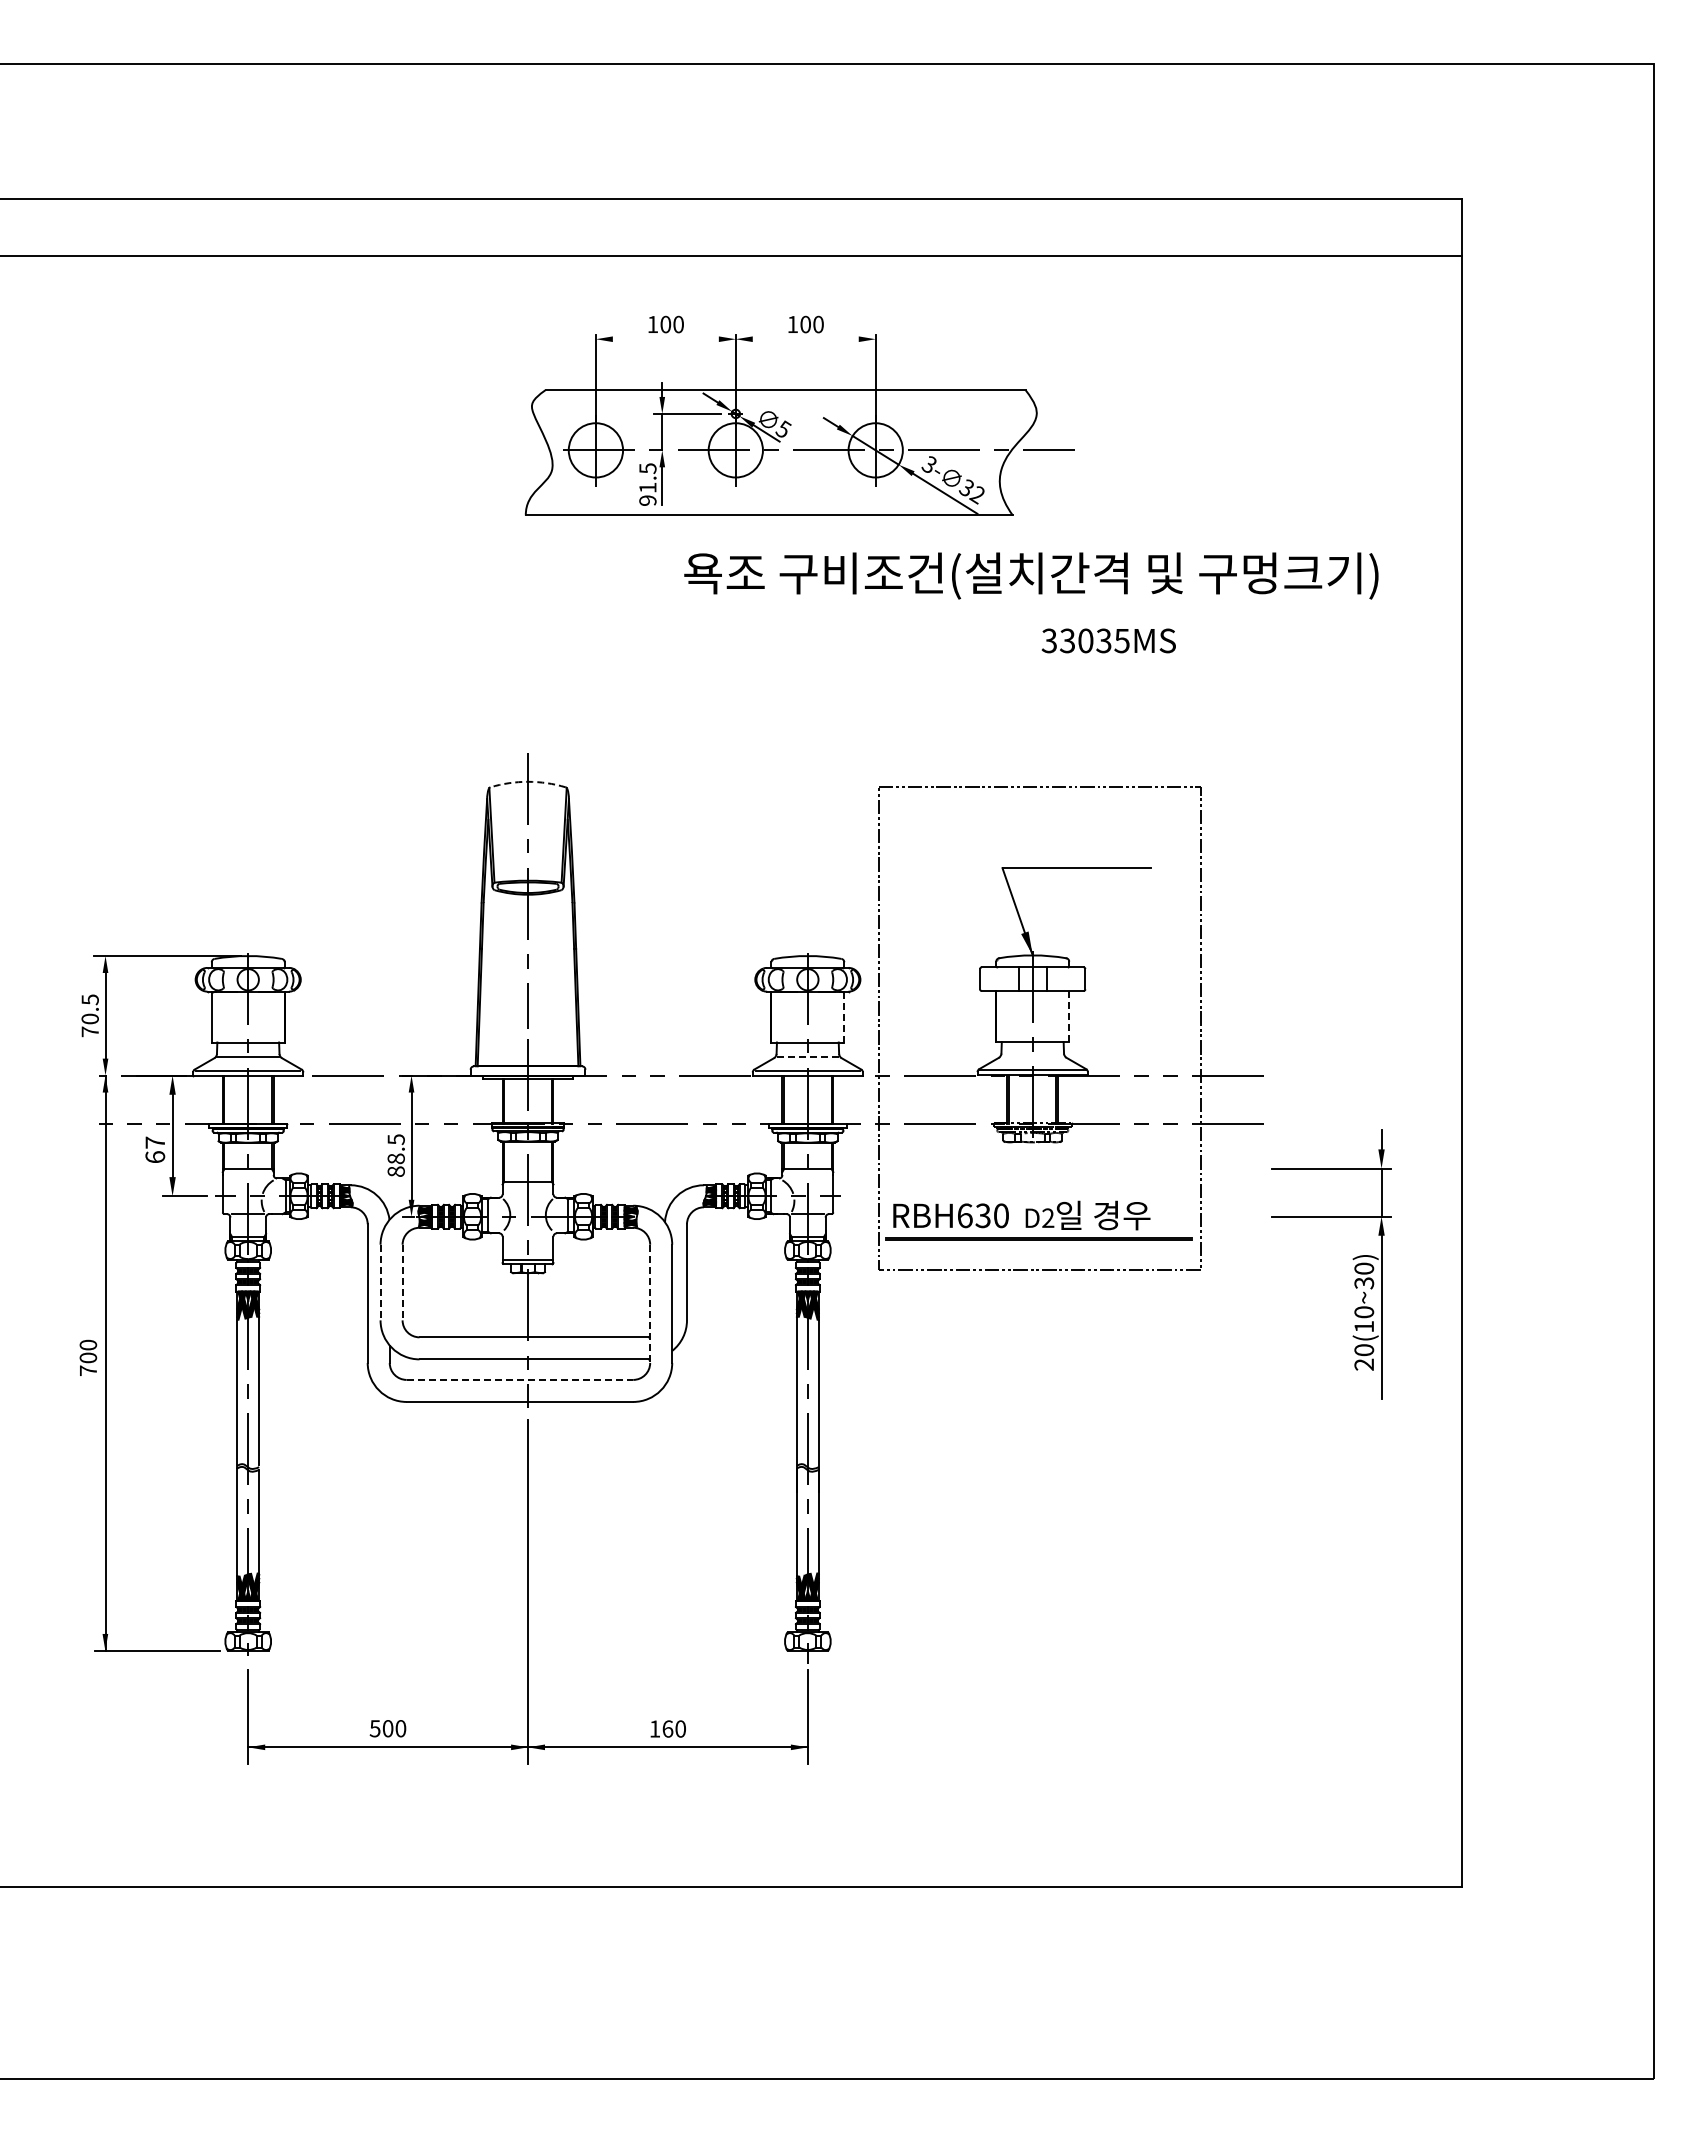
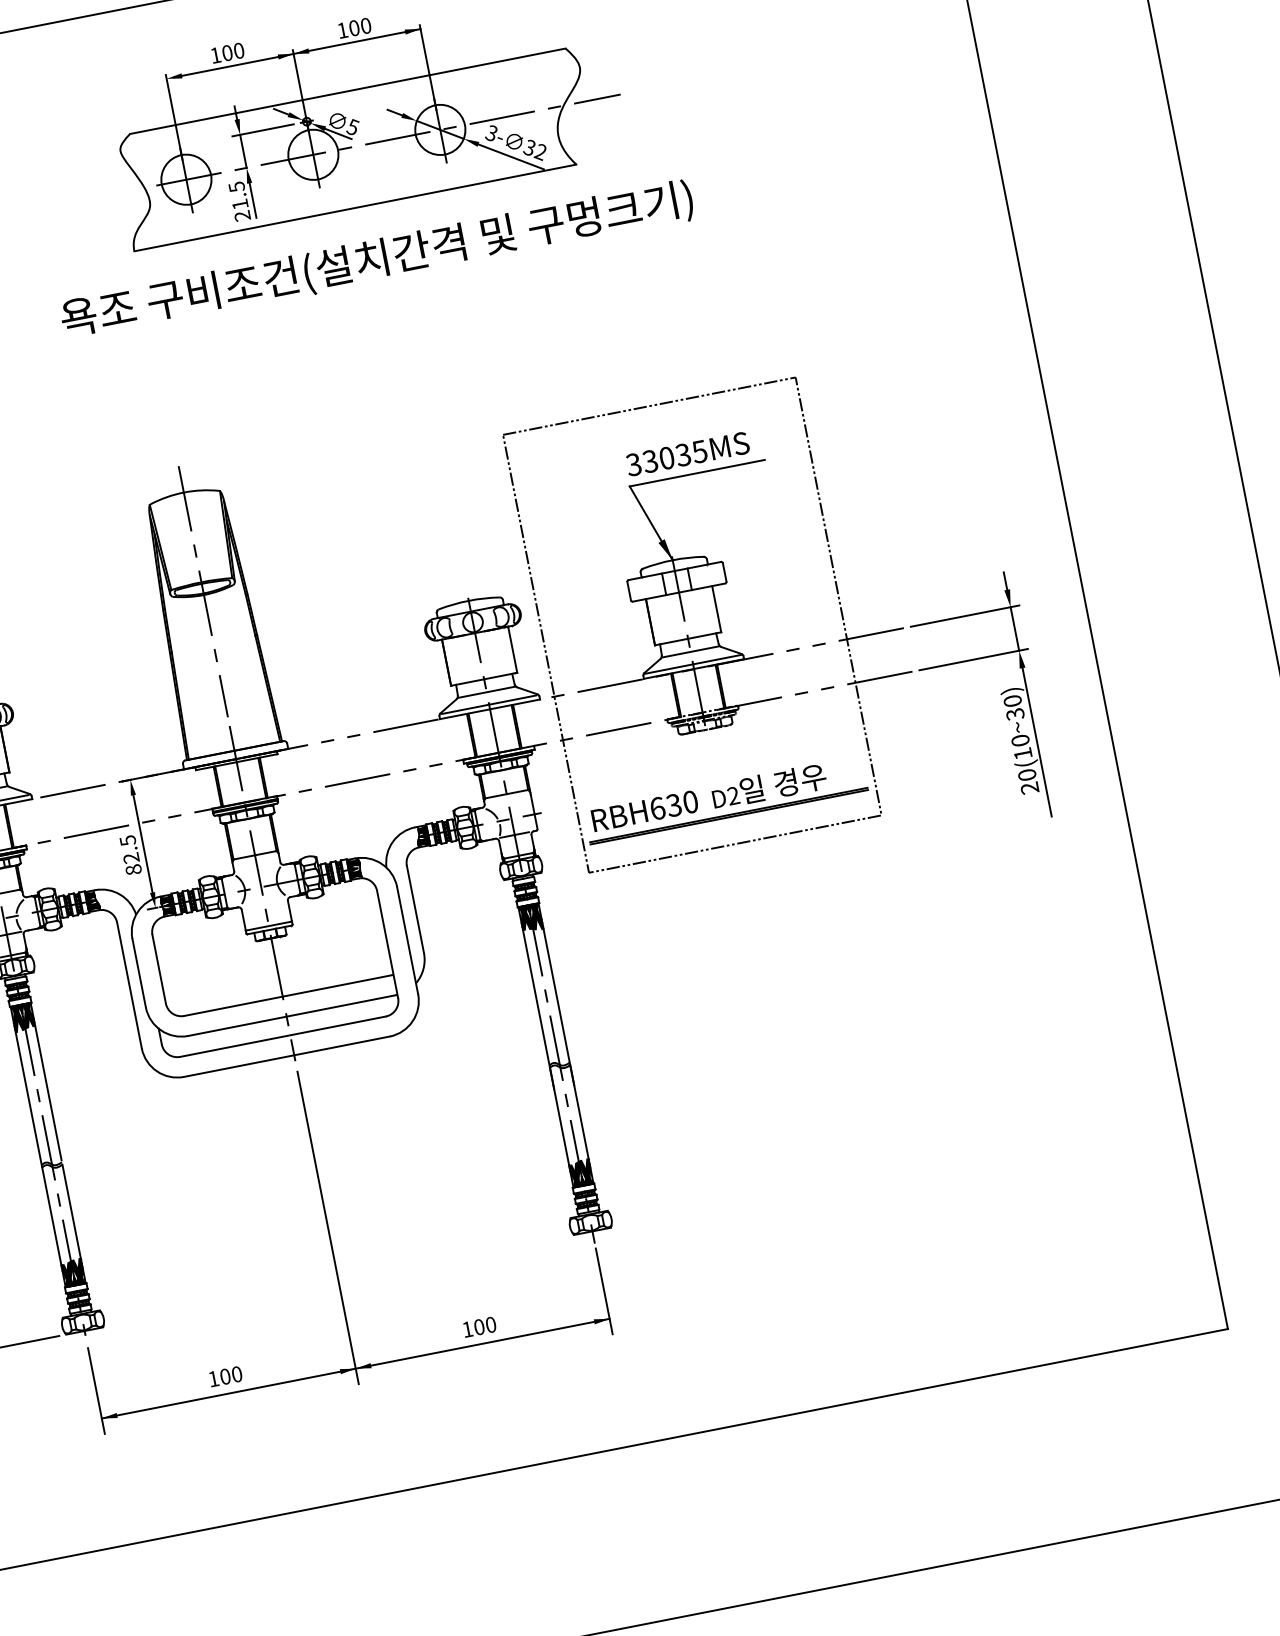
line: (739, 339) -> (296, 53), added
text: (647, 500) -> (242, 216), 91.5 -> 21.5
text: (1031, 575) -> (377, 260), moved
text: (1108, 640) -> (687, 453), moved
arc: (528, 781) -> (184, 492), dashed -> solid
line: (844, 1017) -> (512, 650), dashed -> solid
line: (1069, 1017) -> (717, 610), dashed -> solid
line: (807, 1056) -> (486, 692), dashed -> solid
line: (1032, 1056) -> (690, 652), added
text: (395, 1158) -> (130, 857), 88.5 -> 82.5
part: (1352, 1259) -> (1000, 694), moved
line: (380, 1282) -> (139, 973), dashed -> solid
line: (402, 1282) -> (159, 969), dashed -> solid
line: (650, 1304) -> (388, 945), dashed -> solid
line: (520, 1379) -> (283, 1036), dashed -> solid
text: (374, 1728) -> (213, 1378), 500 -> 100
text: (667, 1728) -> (478, 1326), 160 -> 100

